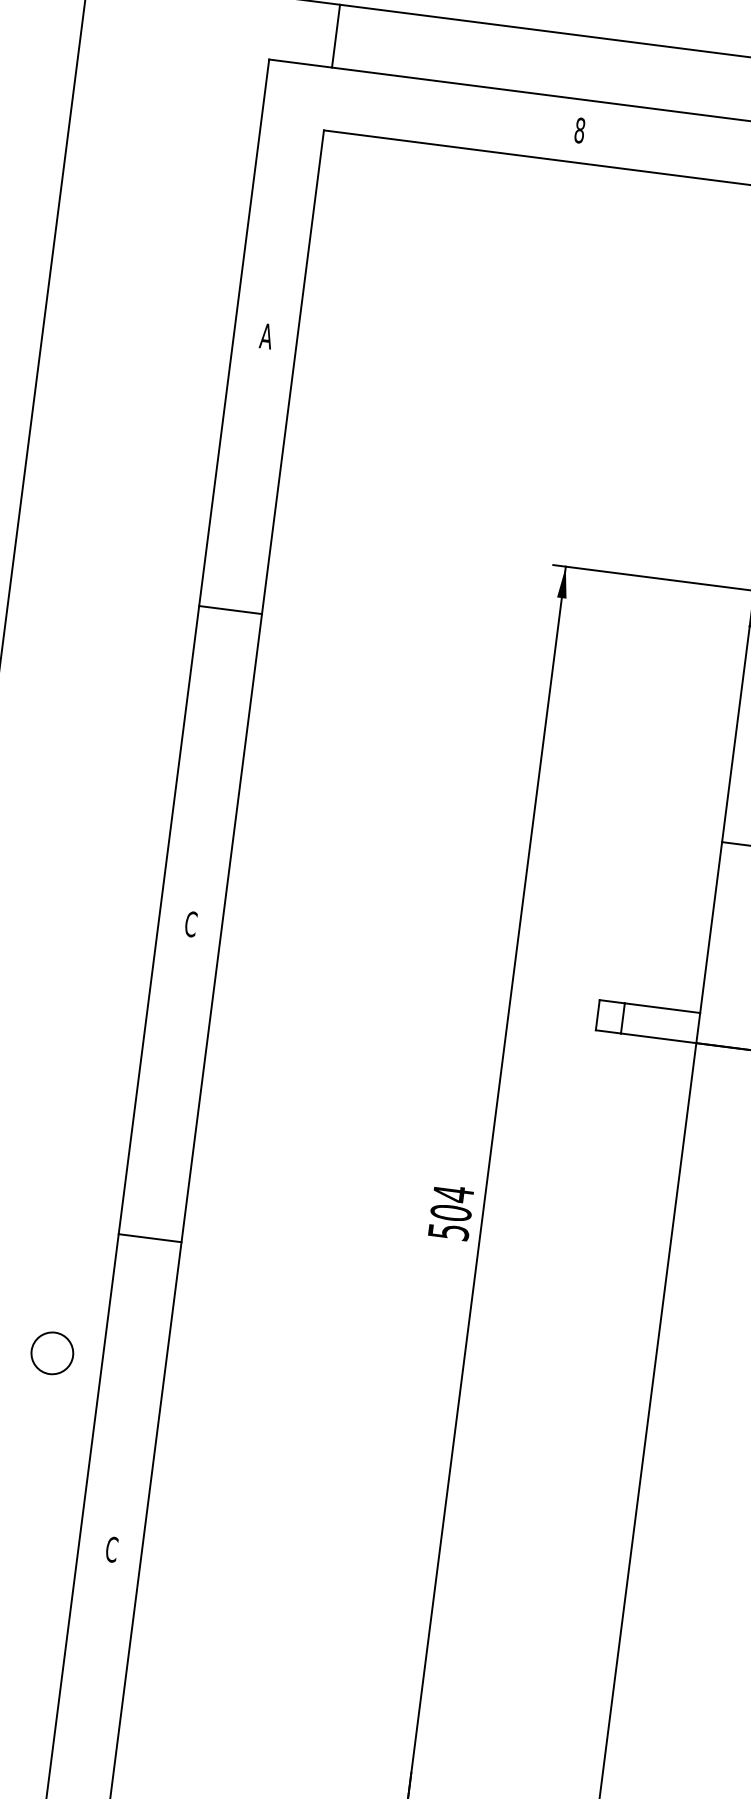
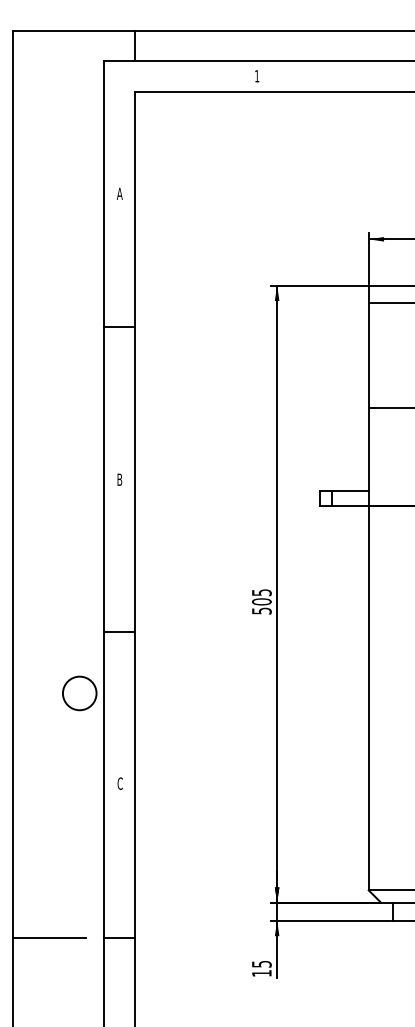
text: (580, 131) -> (257, 76), 8 -> 1
text: (190, 923) -> (119, 479), C -> B
text: (452, 1193) -> (261, 592), 504 -> 505
circle: (51, 1353) -> (79, 693), size x1.67

